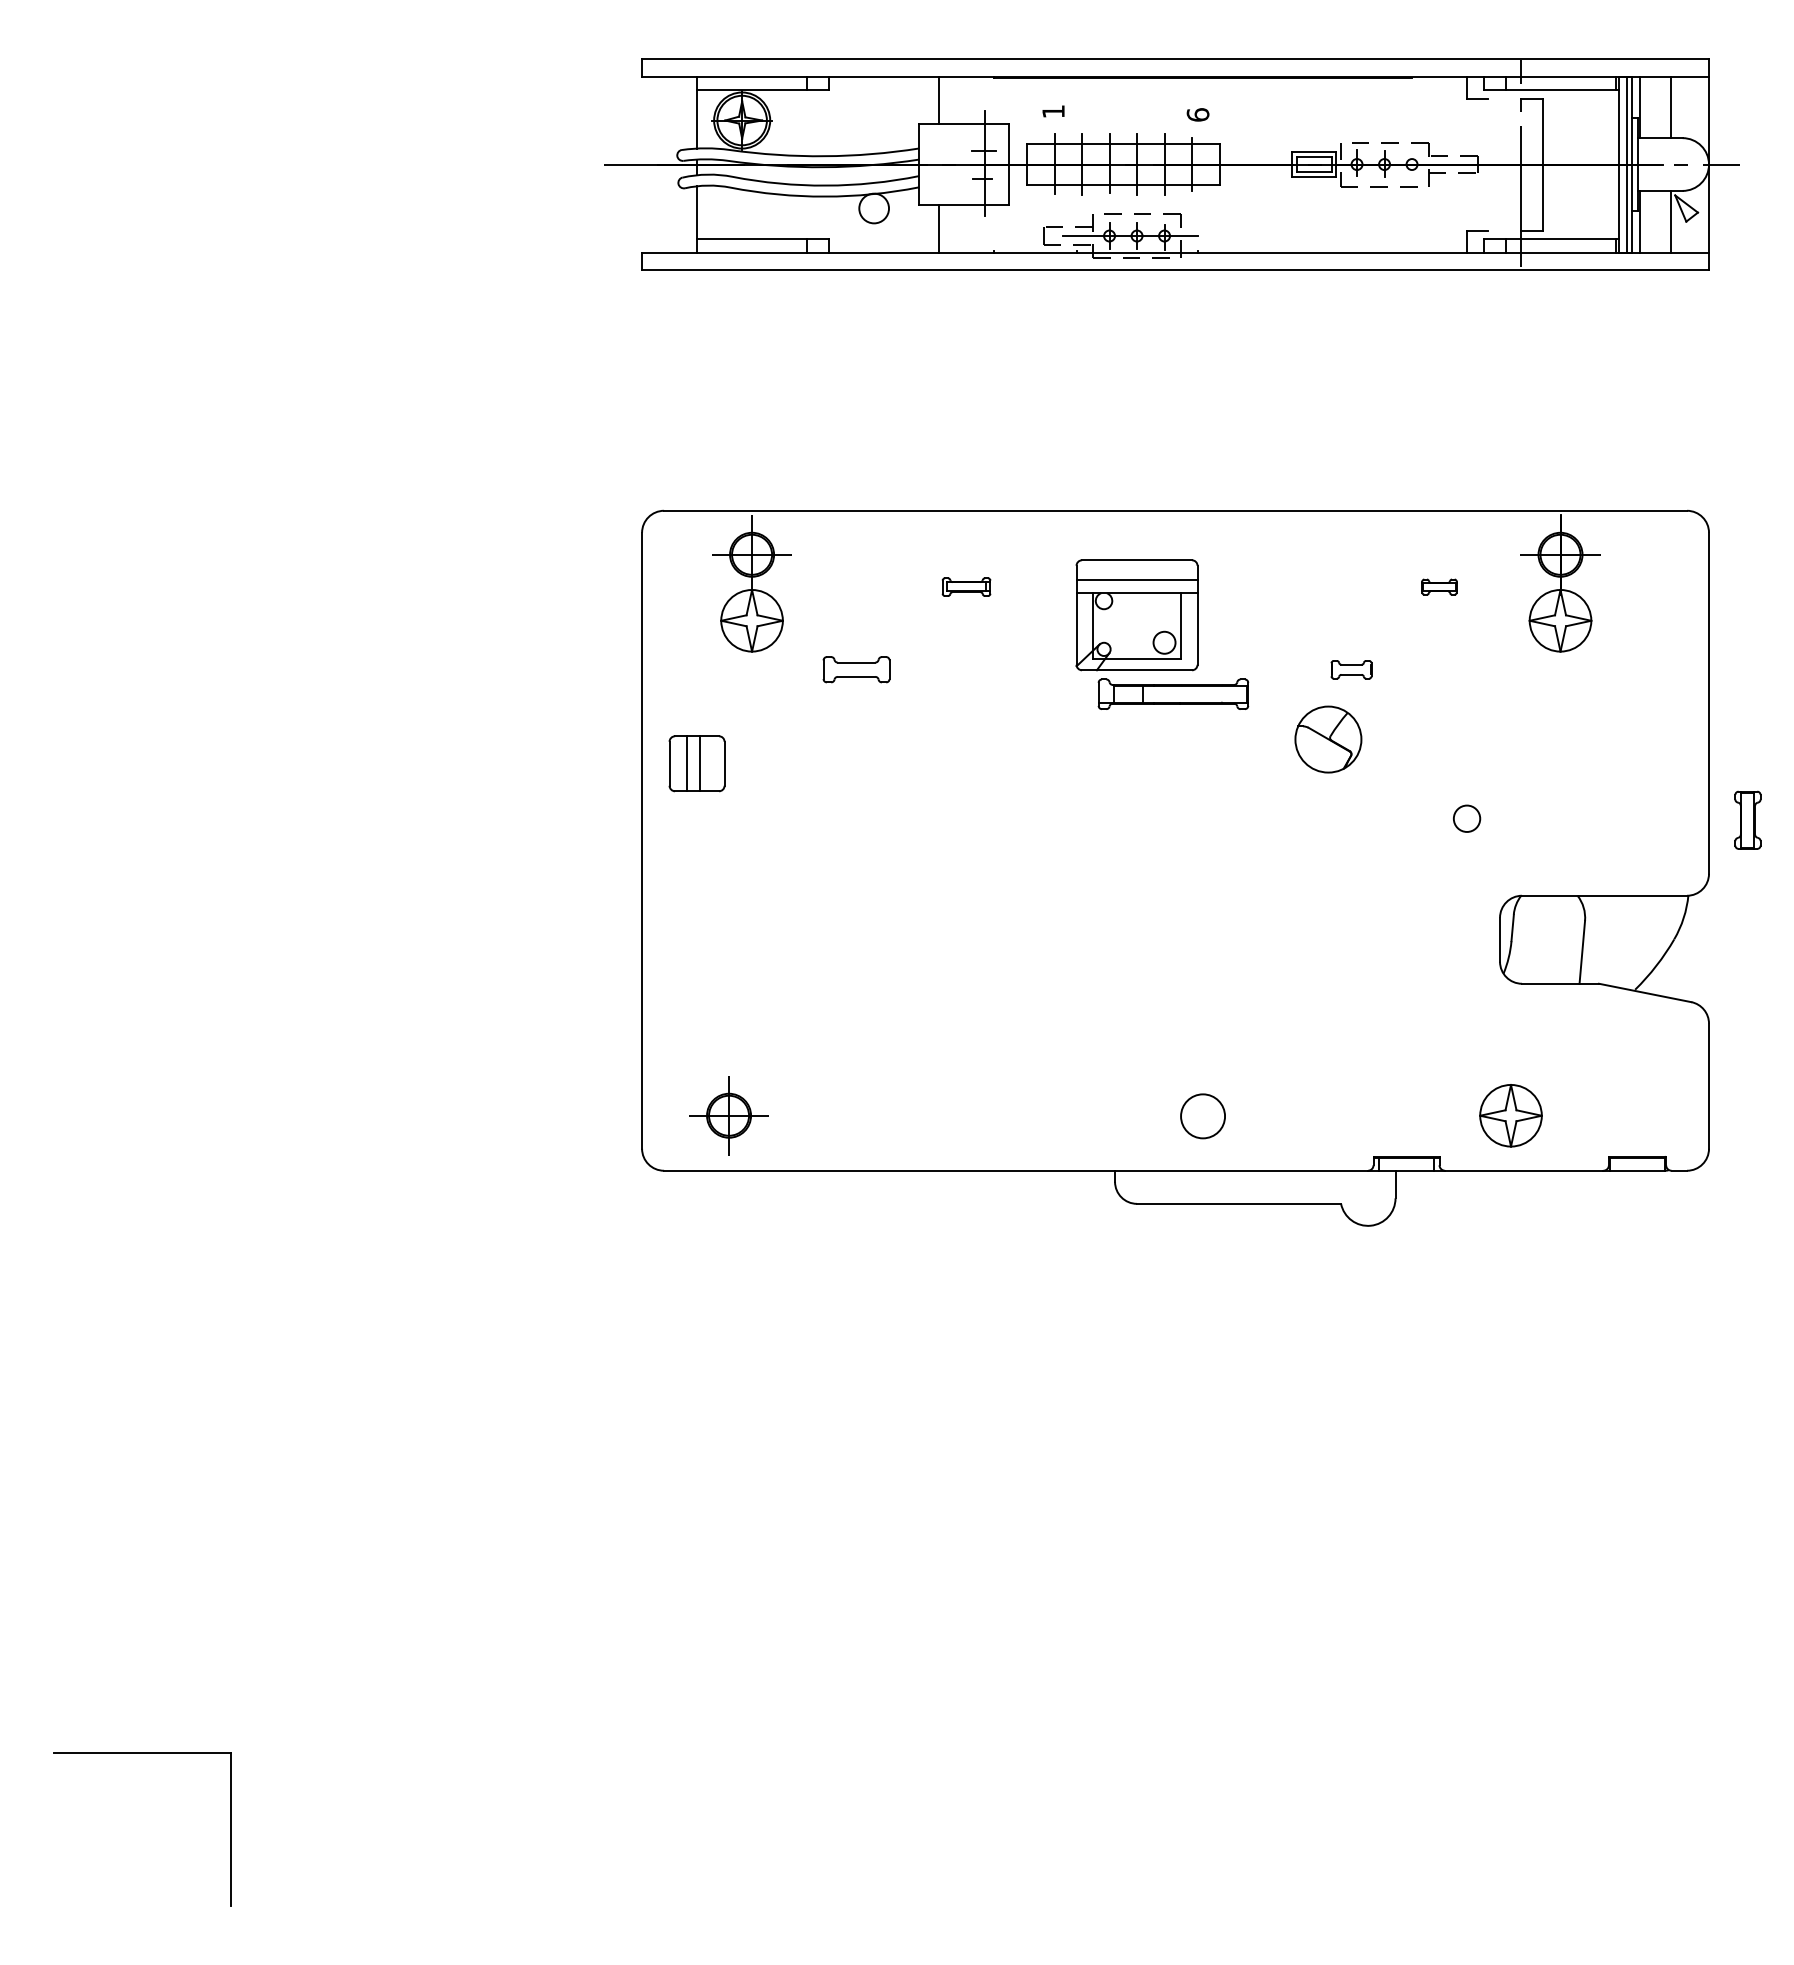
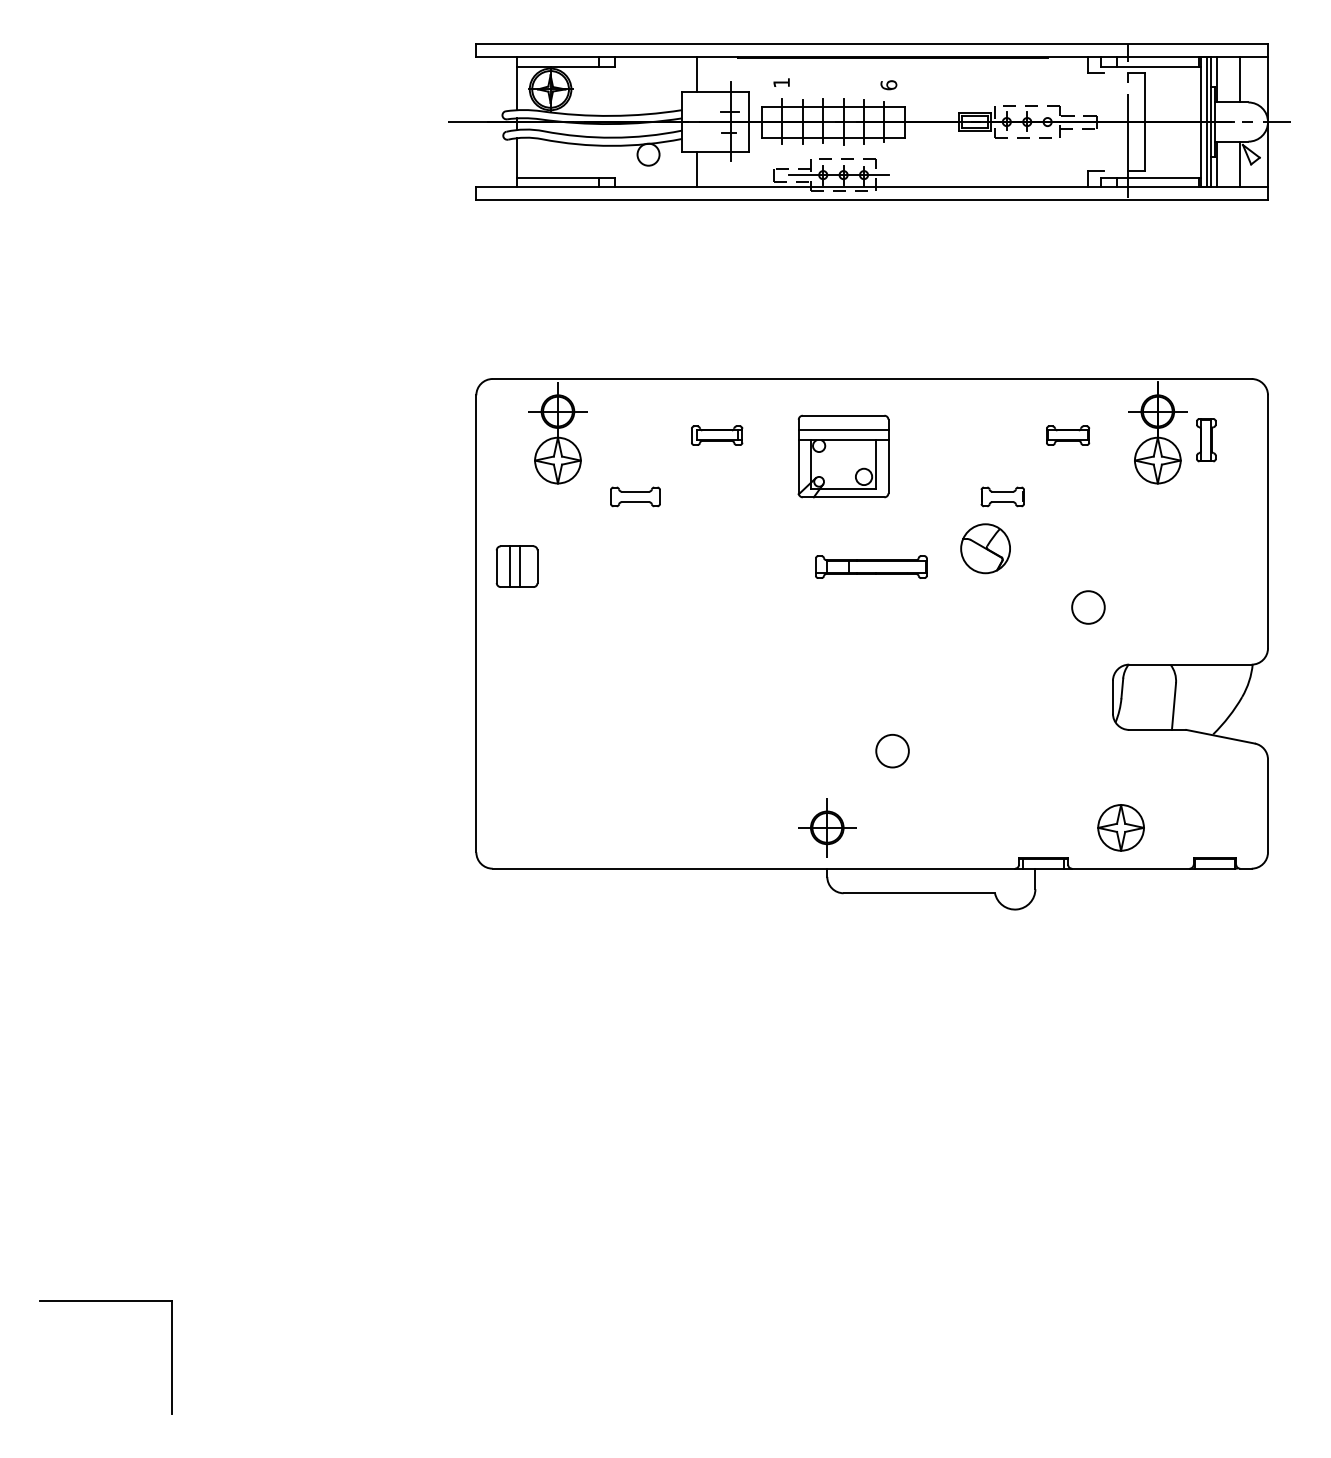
part: (966, 586) -> (717, 435), size x1.43
part: (1439, 586) -> (1068, 435), size x1.67
part: (1351, 669) -> (1002, 496), size x1.43
part: (1173, 693) -> (871, 566), moved
circle: (1467, 818) -> (1088, 607), size x1.67
part: (1747, 819) -> (1206, 439), moved
part: (728, 1115) -> (826, 827), moved
circle: (1202, 1116) -> (892, 751), moved

